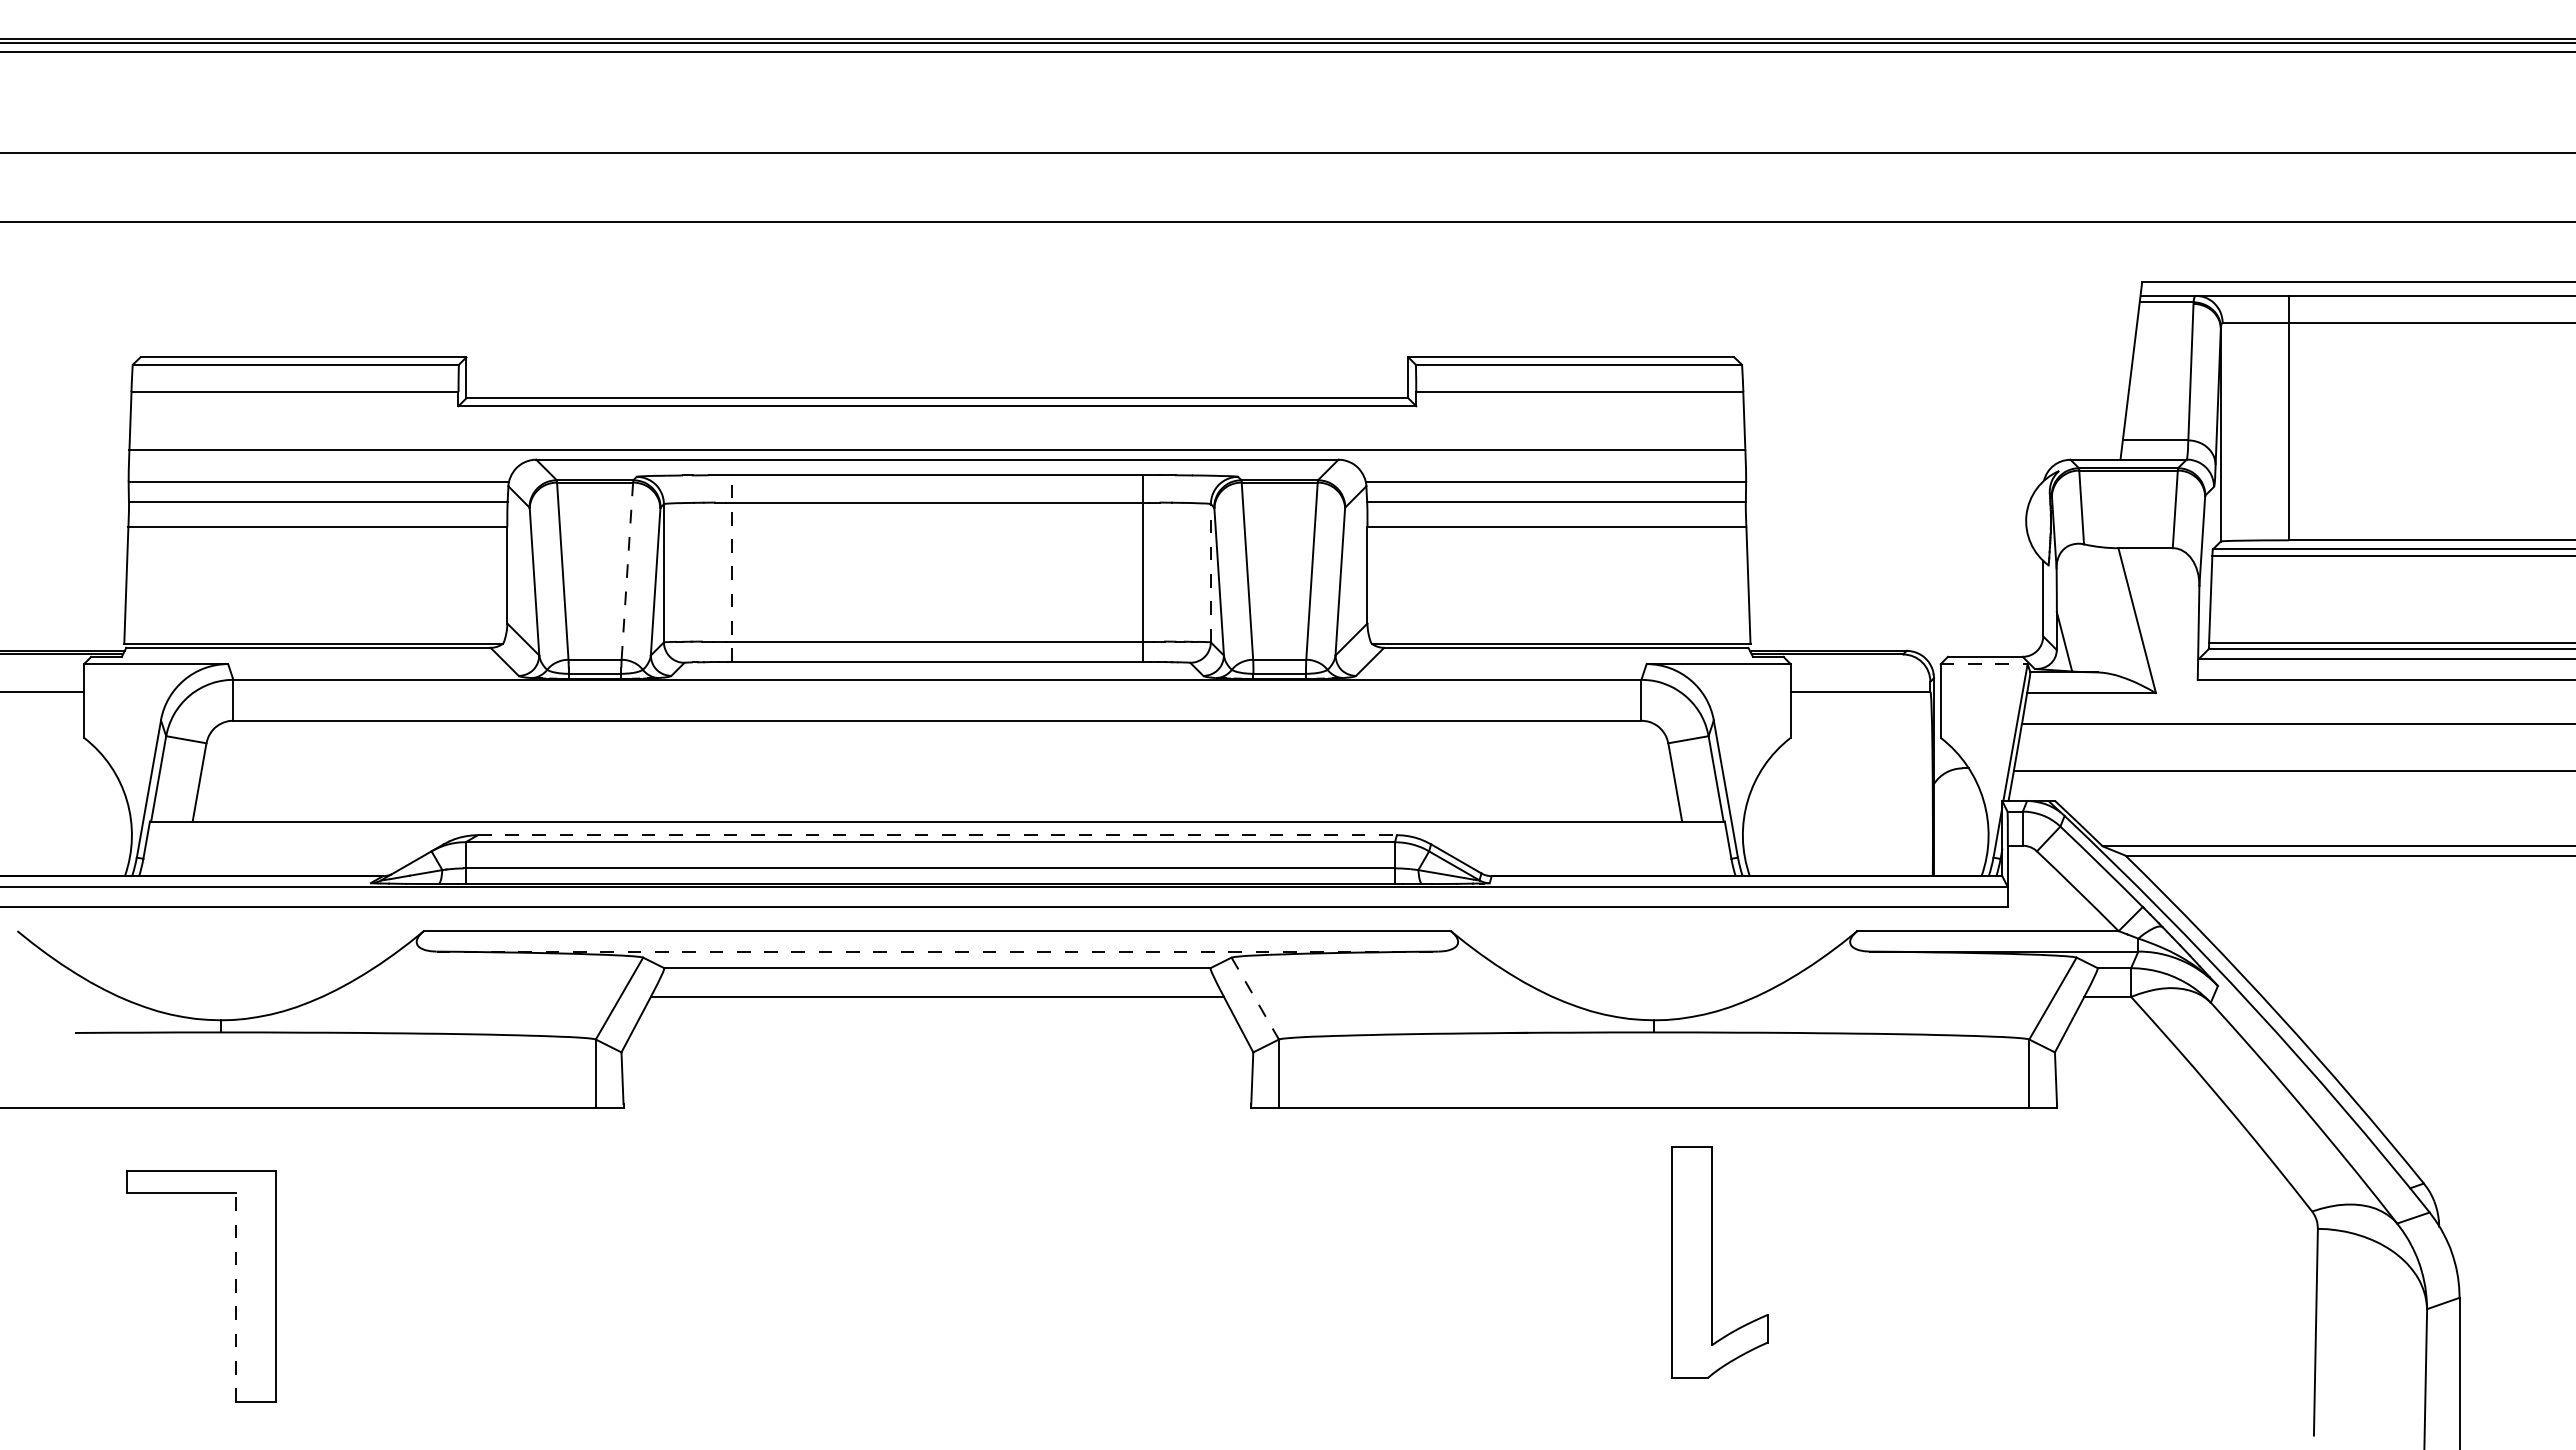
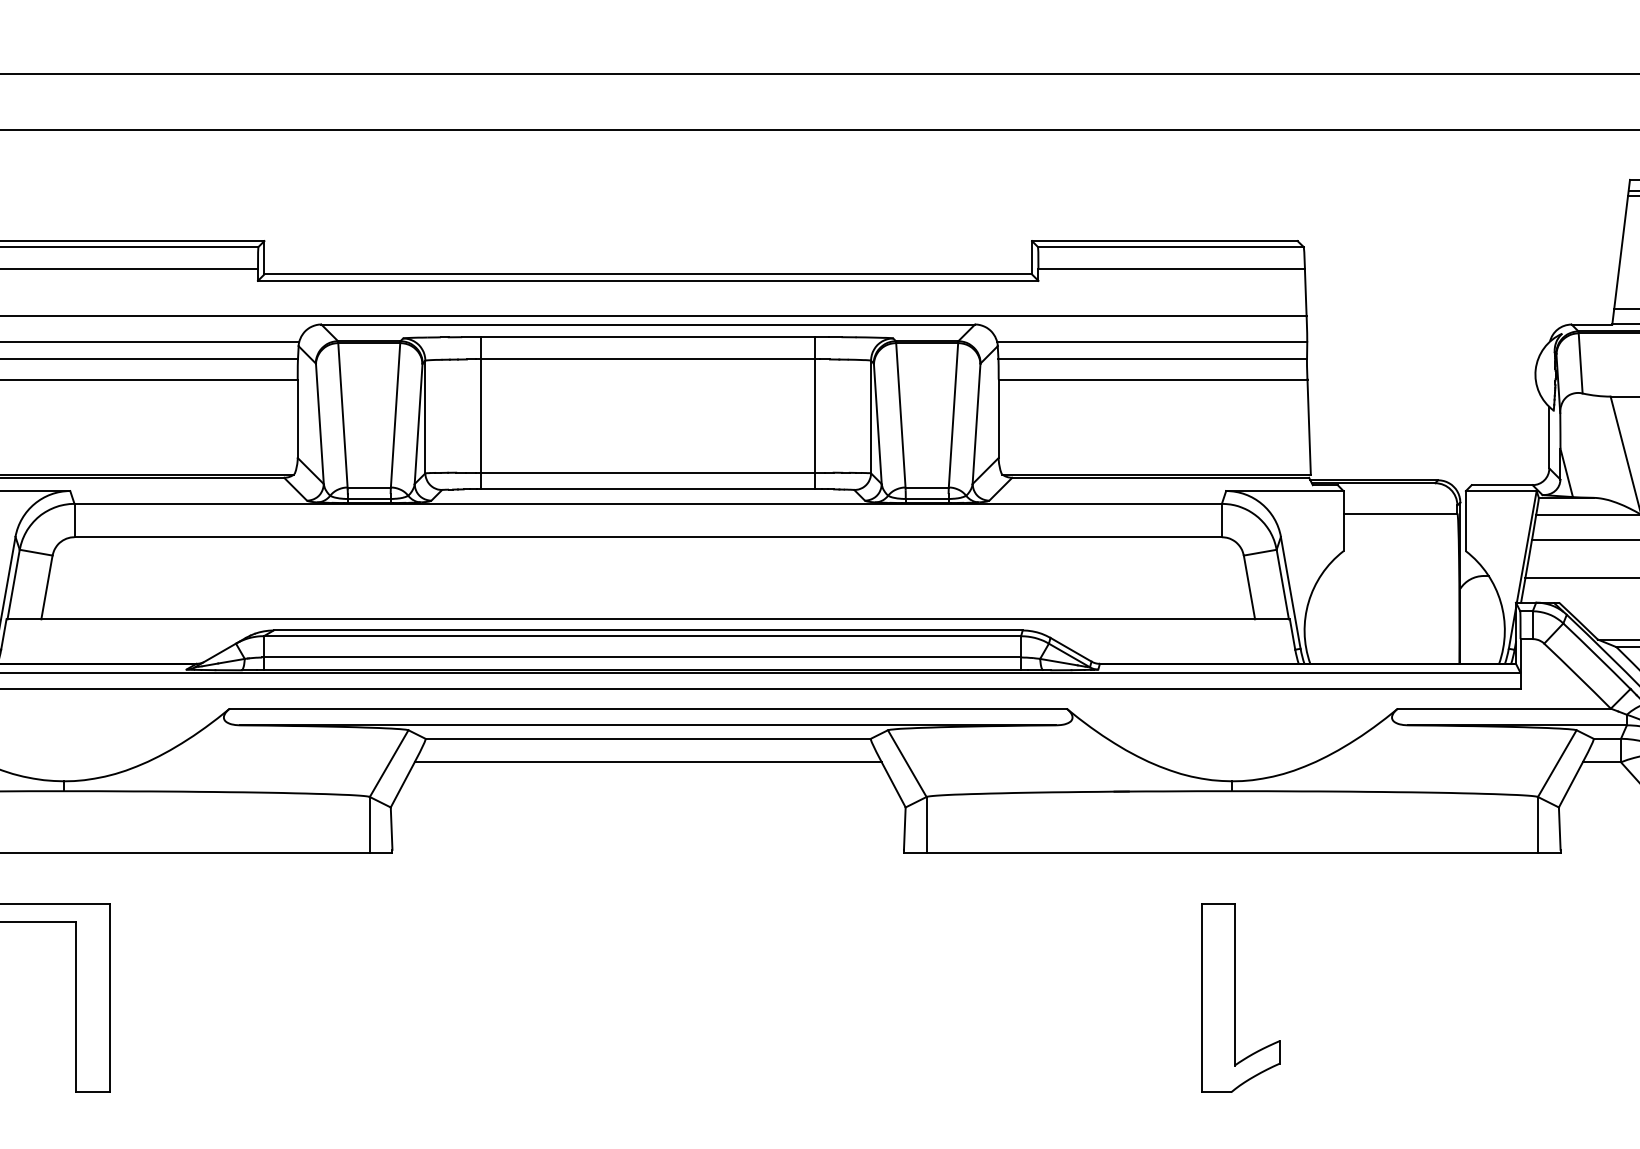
line: (732, 568) -> (481, 413), dashed -> solid
line: (627, 571) -> (395, 415), dashed -> solid
line: (1210, 572) -> (870, 416), dashed -> solid
line: (1984, 664) -> (1501, 491), dashed -> solid
line: (937, 835) -> (648, 630), dashed -> solid
line: (937, 951) -> (648, 725), dashed -> solid
line: (1255, 999) -> (907, 764), dashed -> solid
part: (1712, 1262) -> (1235, 998), moved
line: (235, 1297) -> (76, 1007), dashed -> solid

